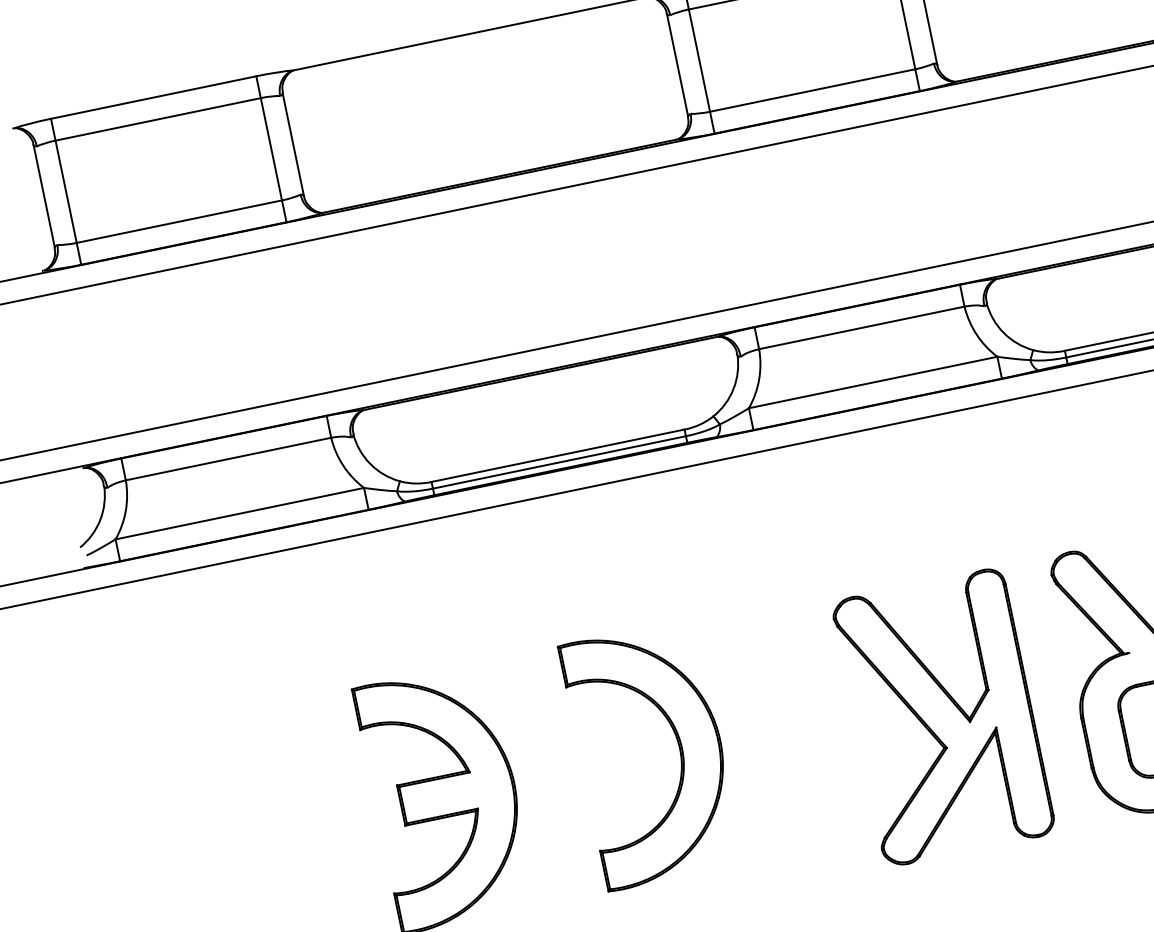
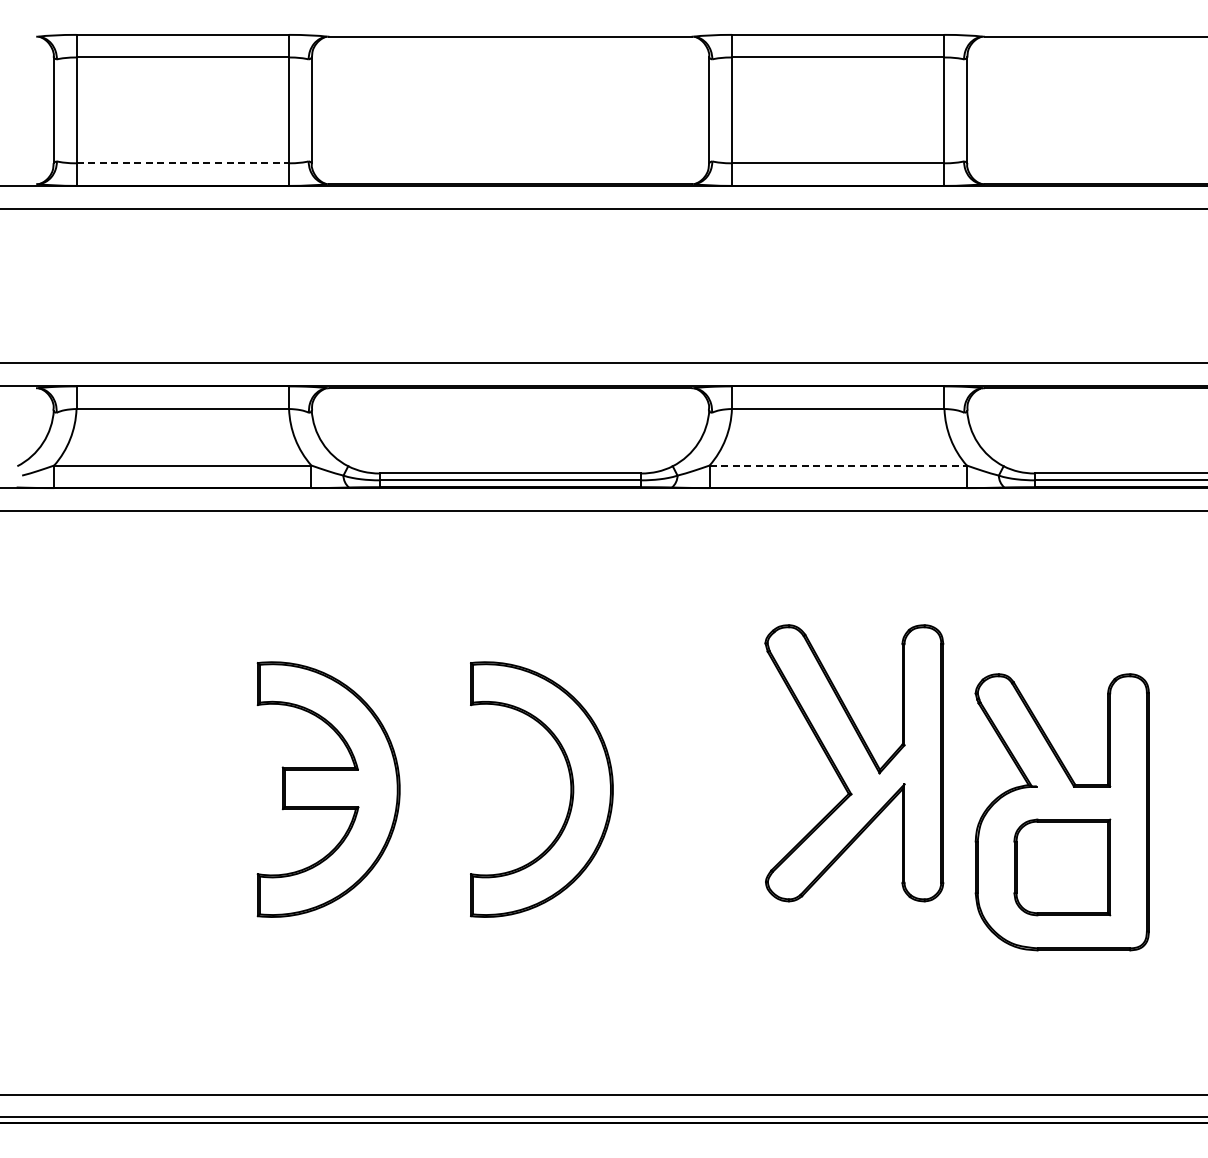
line: (180, 221) -> (183, 163), solid -> dashed
line: (873, 382) -> (838, 465), solid -> dashed
part: (943, 717) -> (854, 763), moved

